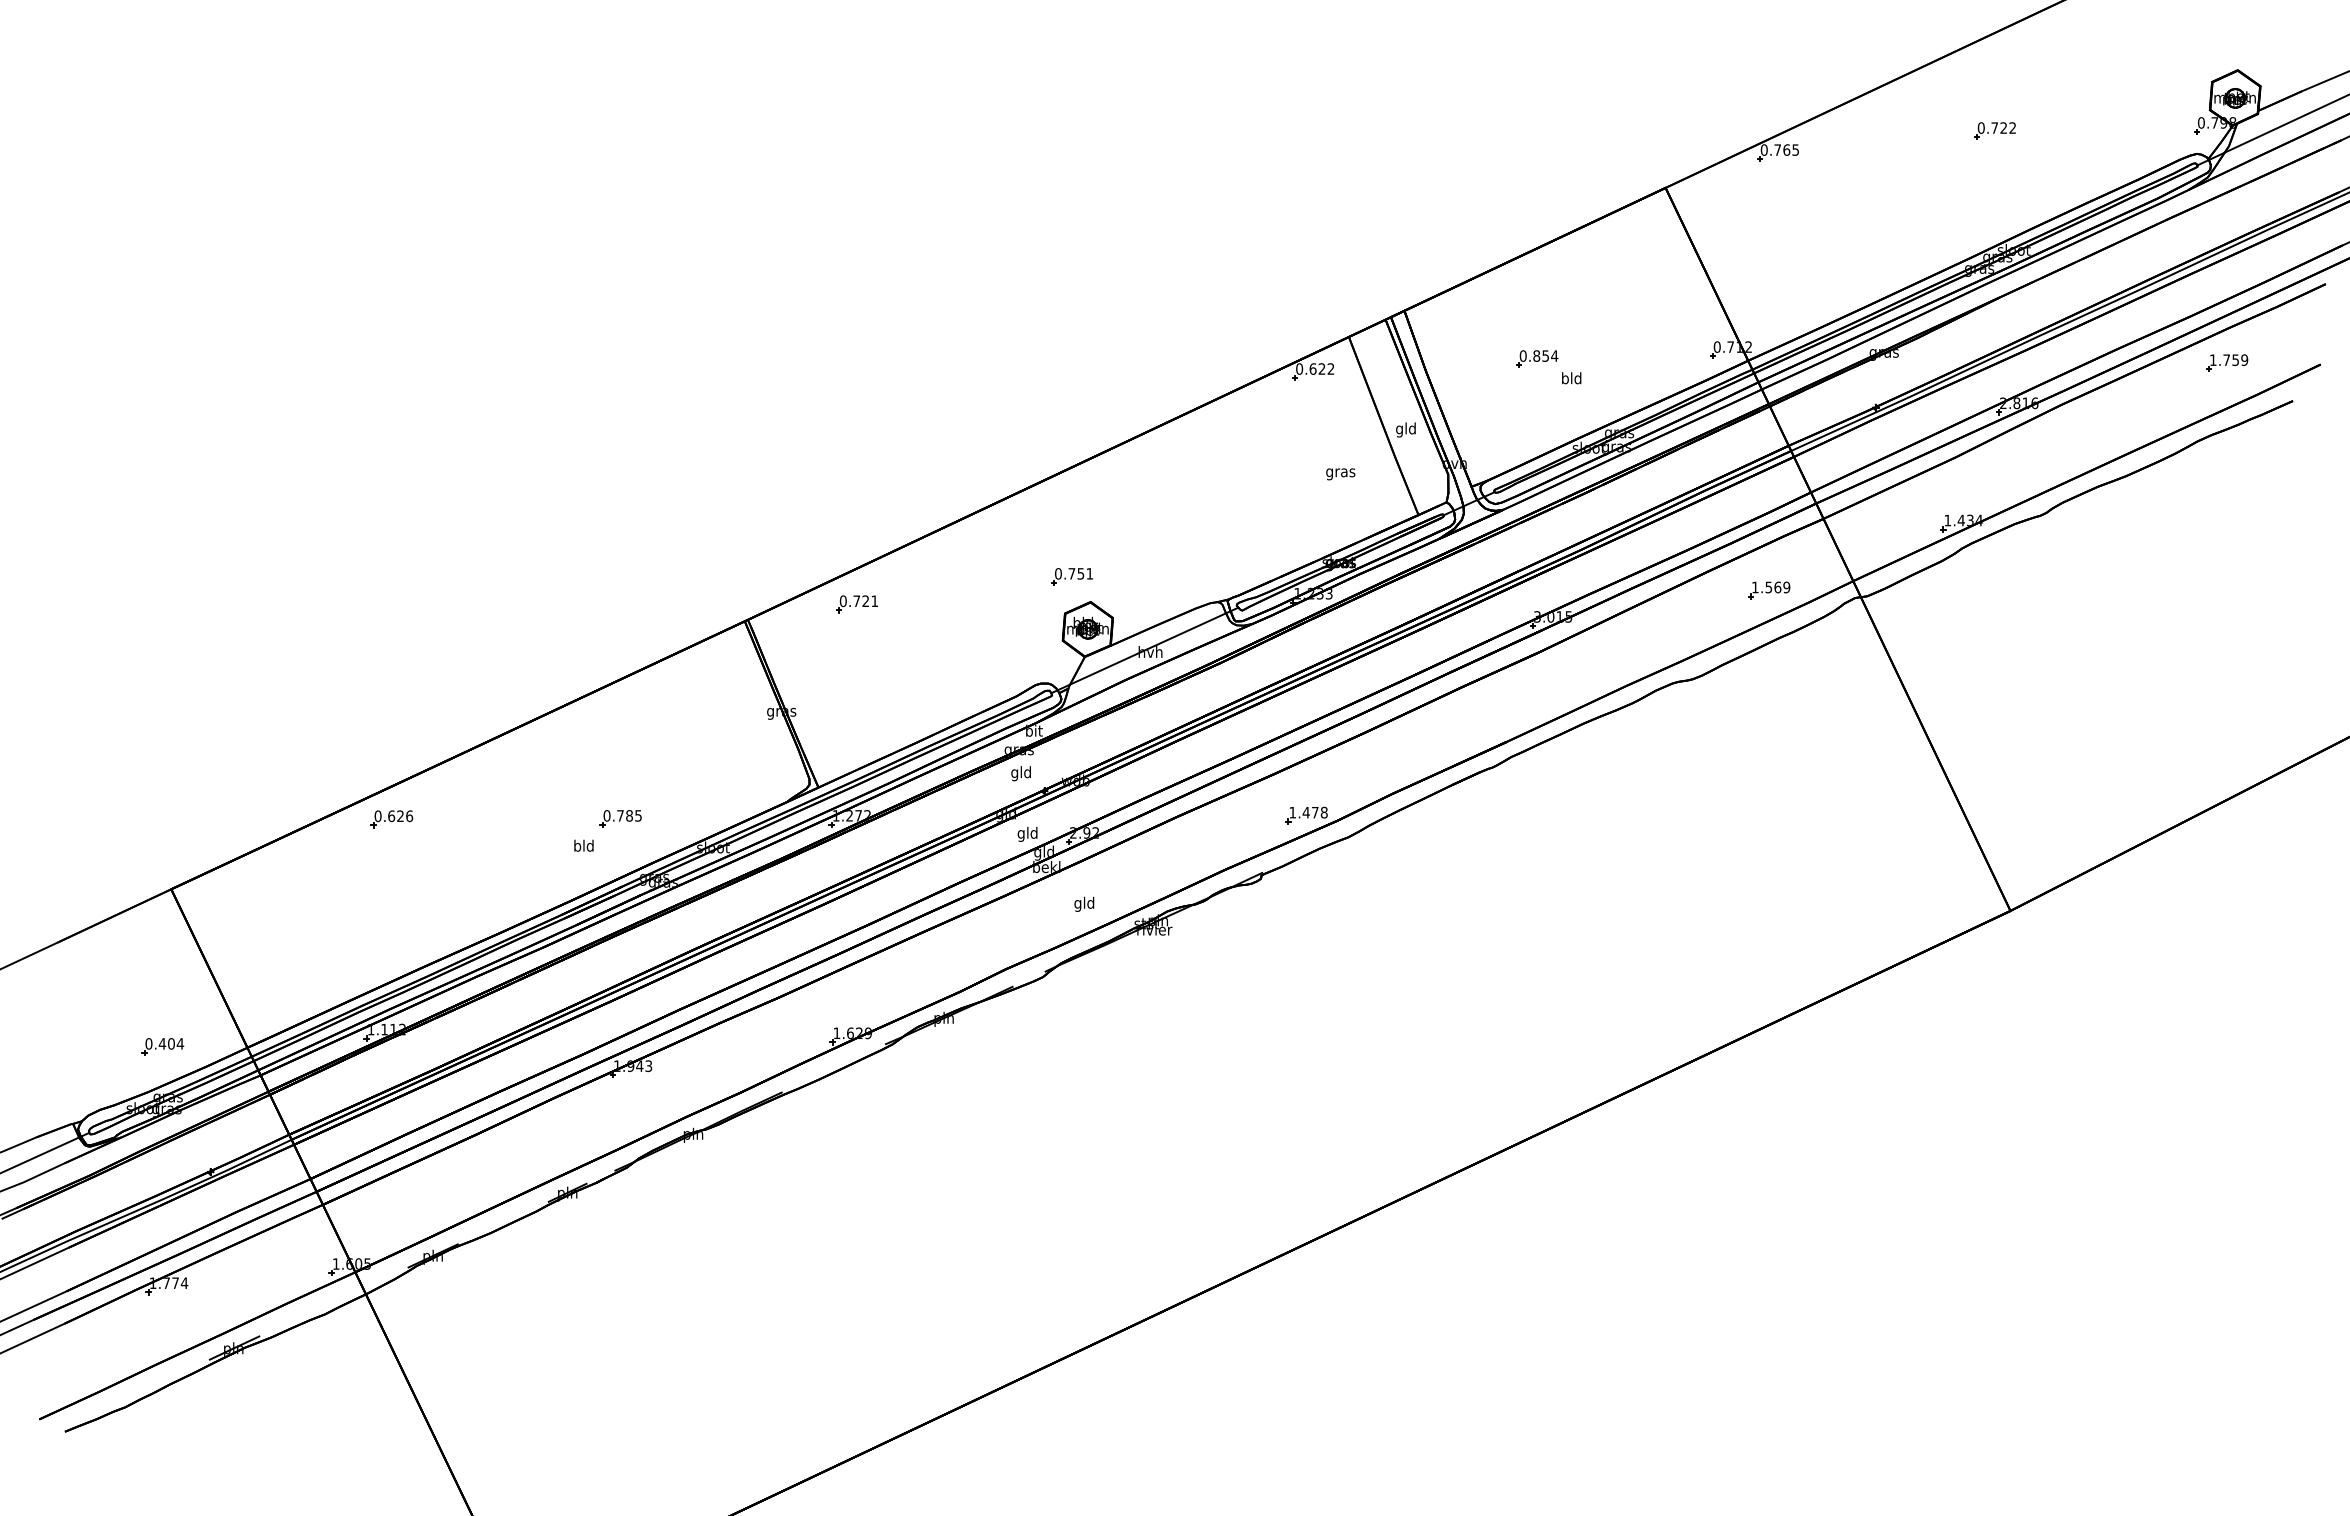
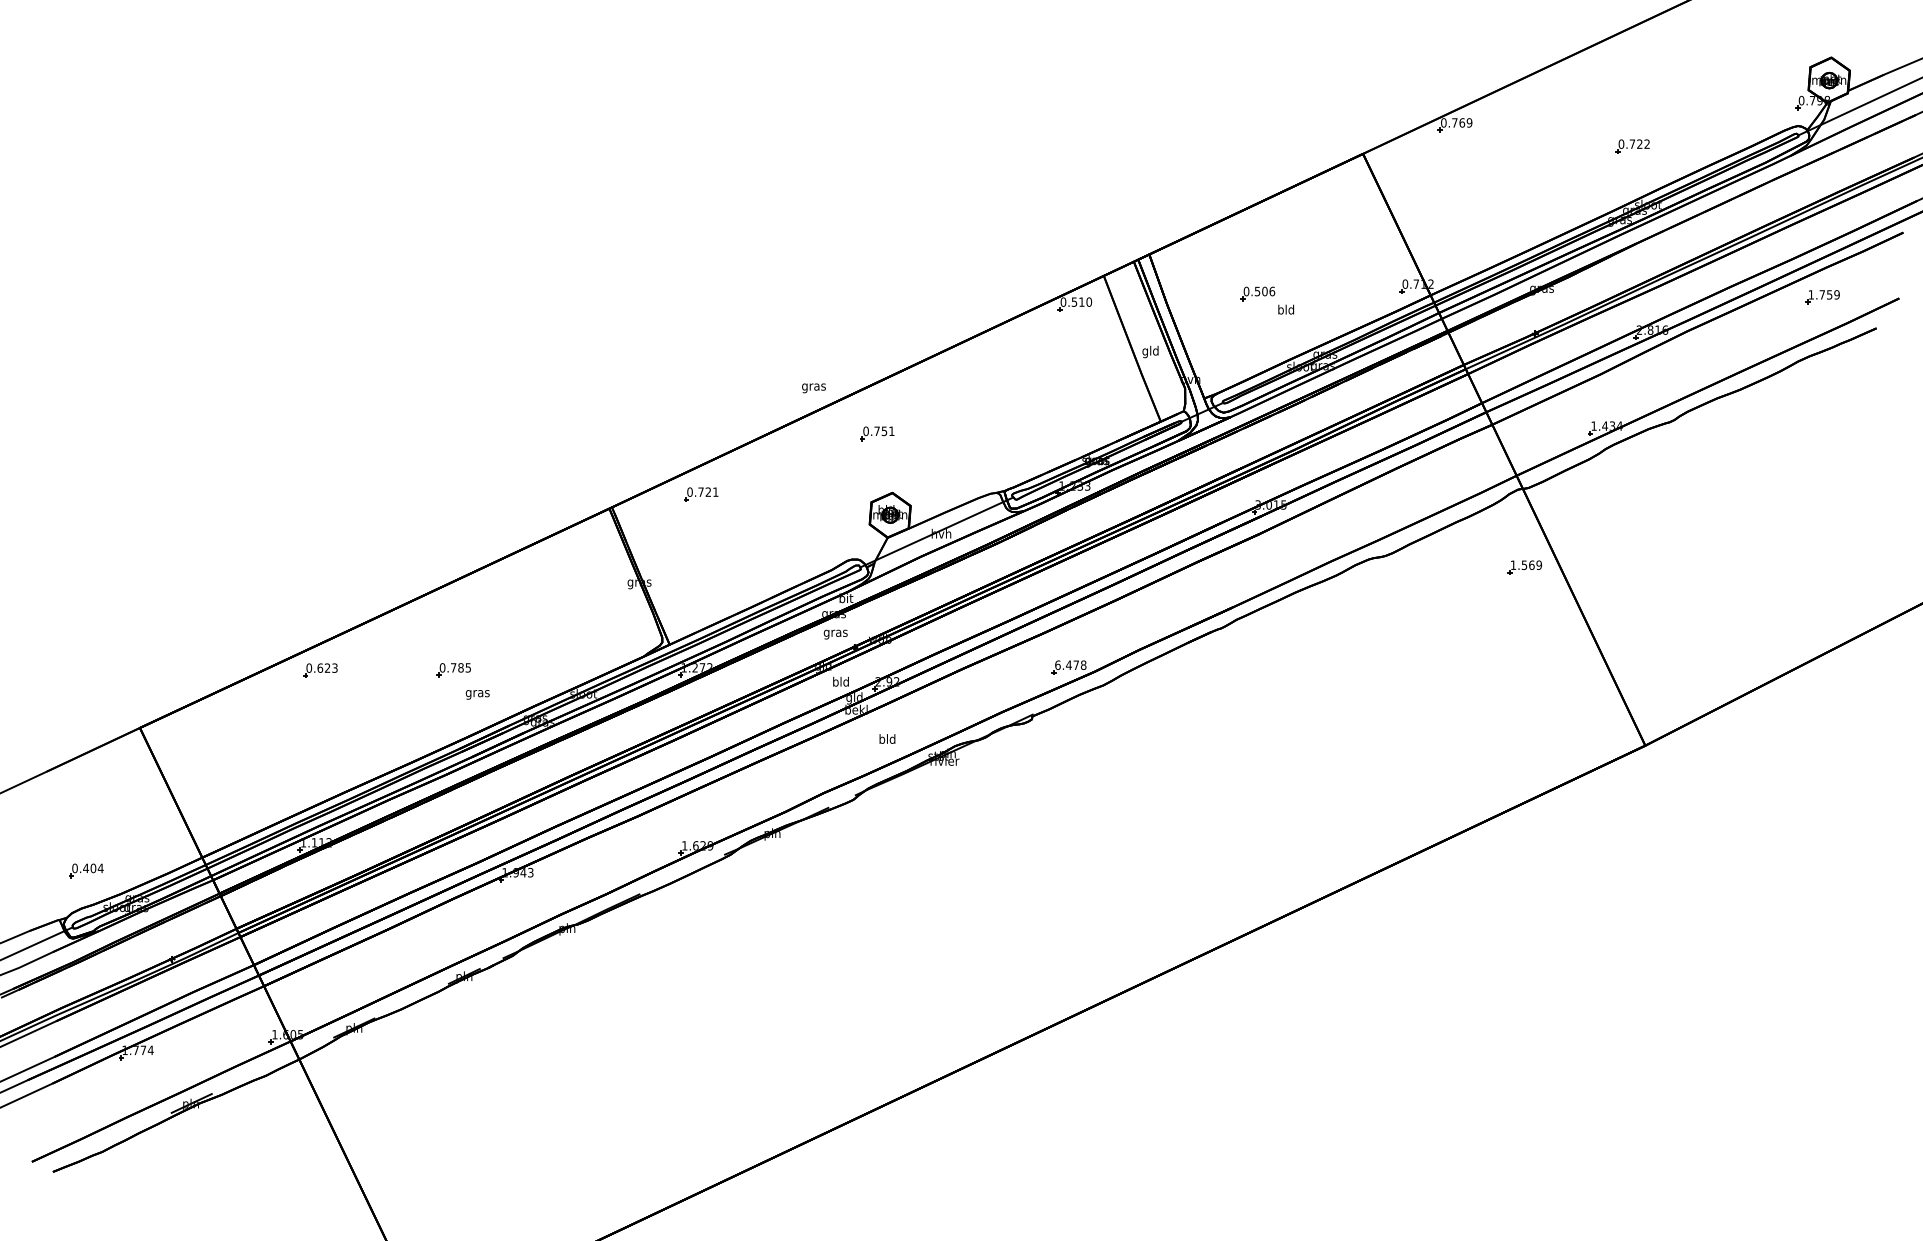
part: (1994, 130) -> (1632, 146), moved
text: (1795, 149) -> (1469, 122), 0.765 -> 0.769
text: (1545, 355) -> (1264, 291), 0.854 -> 0.506
text: (1321, 368) -> (1081, 301), 0.622 -> 0.510
text: (1340, 474) -> (813, 388), moved
part: (1071, 576) -> (876, 433), moved
part: (1769, 590) -> (1525, 567), moved
text: (1020, 773) -> (835, 633), gld -> gras
text: (1292, 812) -> (1057, 665), 1.478 -> 6.478
text: (409, 816) -> (334, 668), 0.626 -> 0.623
part: (620, 818) -> (453, 670), moved
text: (1020, 833) -> (835, 682), gld -> bld
text: (583, 846) -> (477, 692), bld -> gras
text: (1077, 903) -> (881, 739), gld -> bld
part: (162, 1046) -> (86, 870), moved

